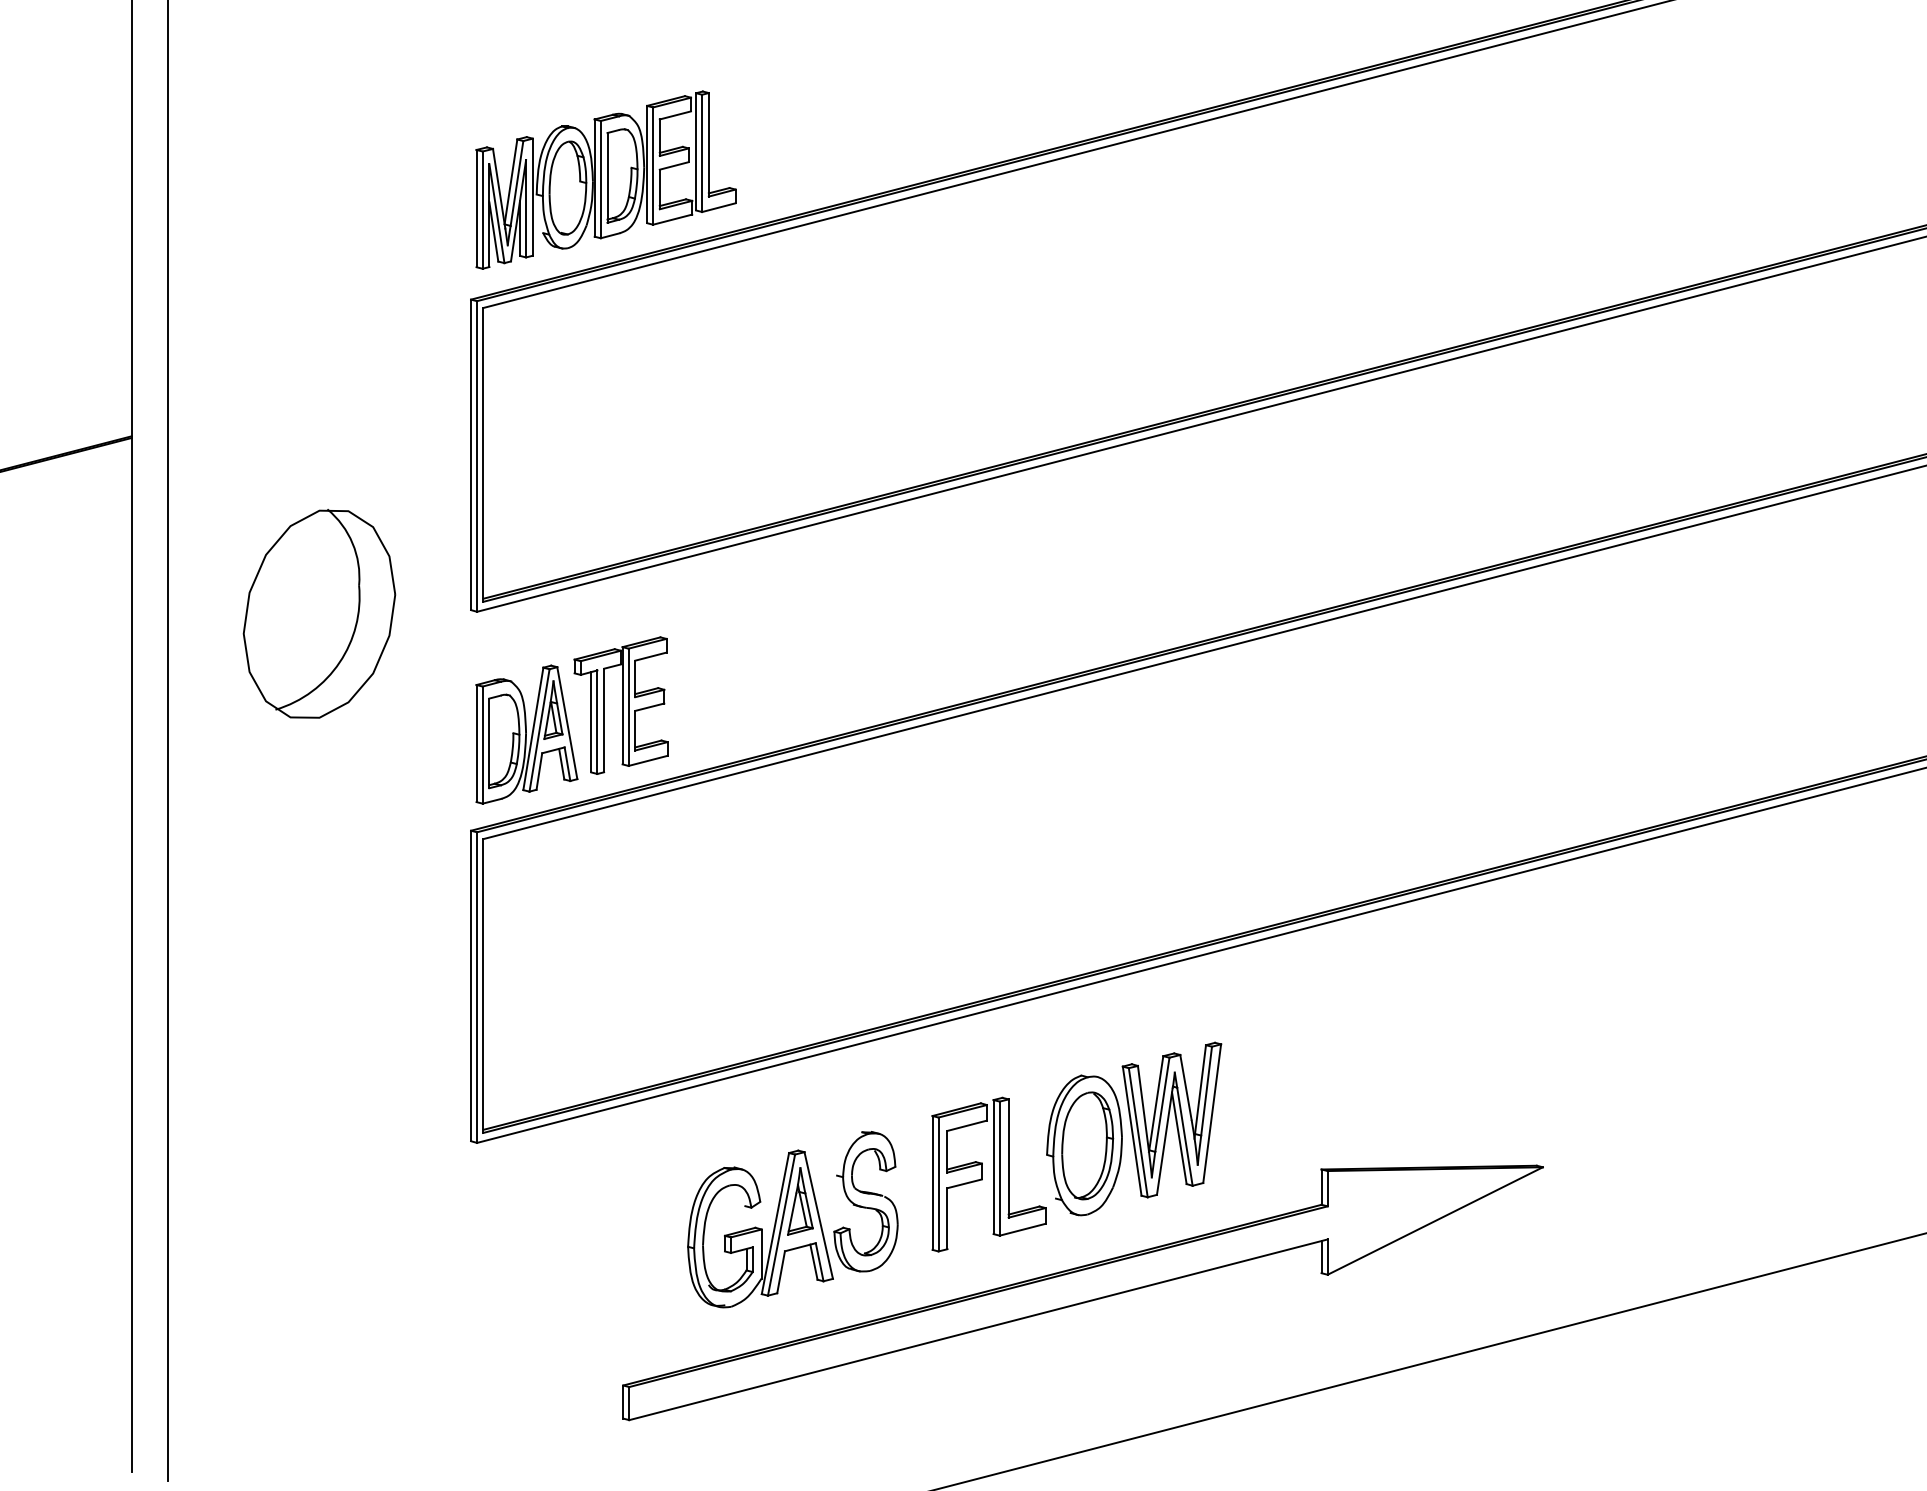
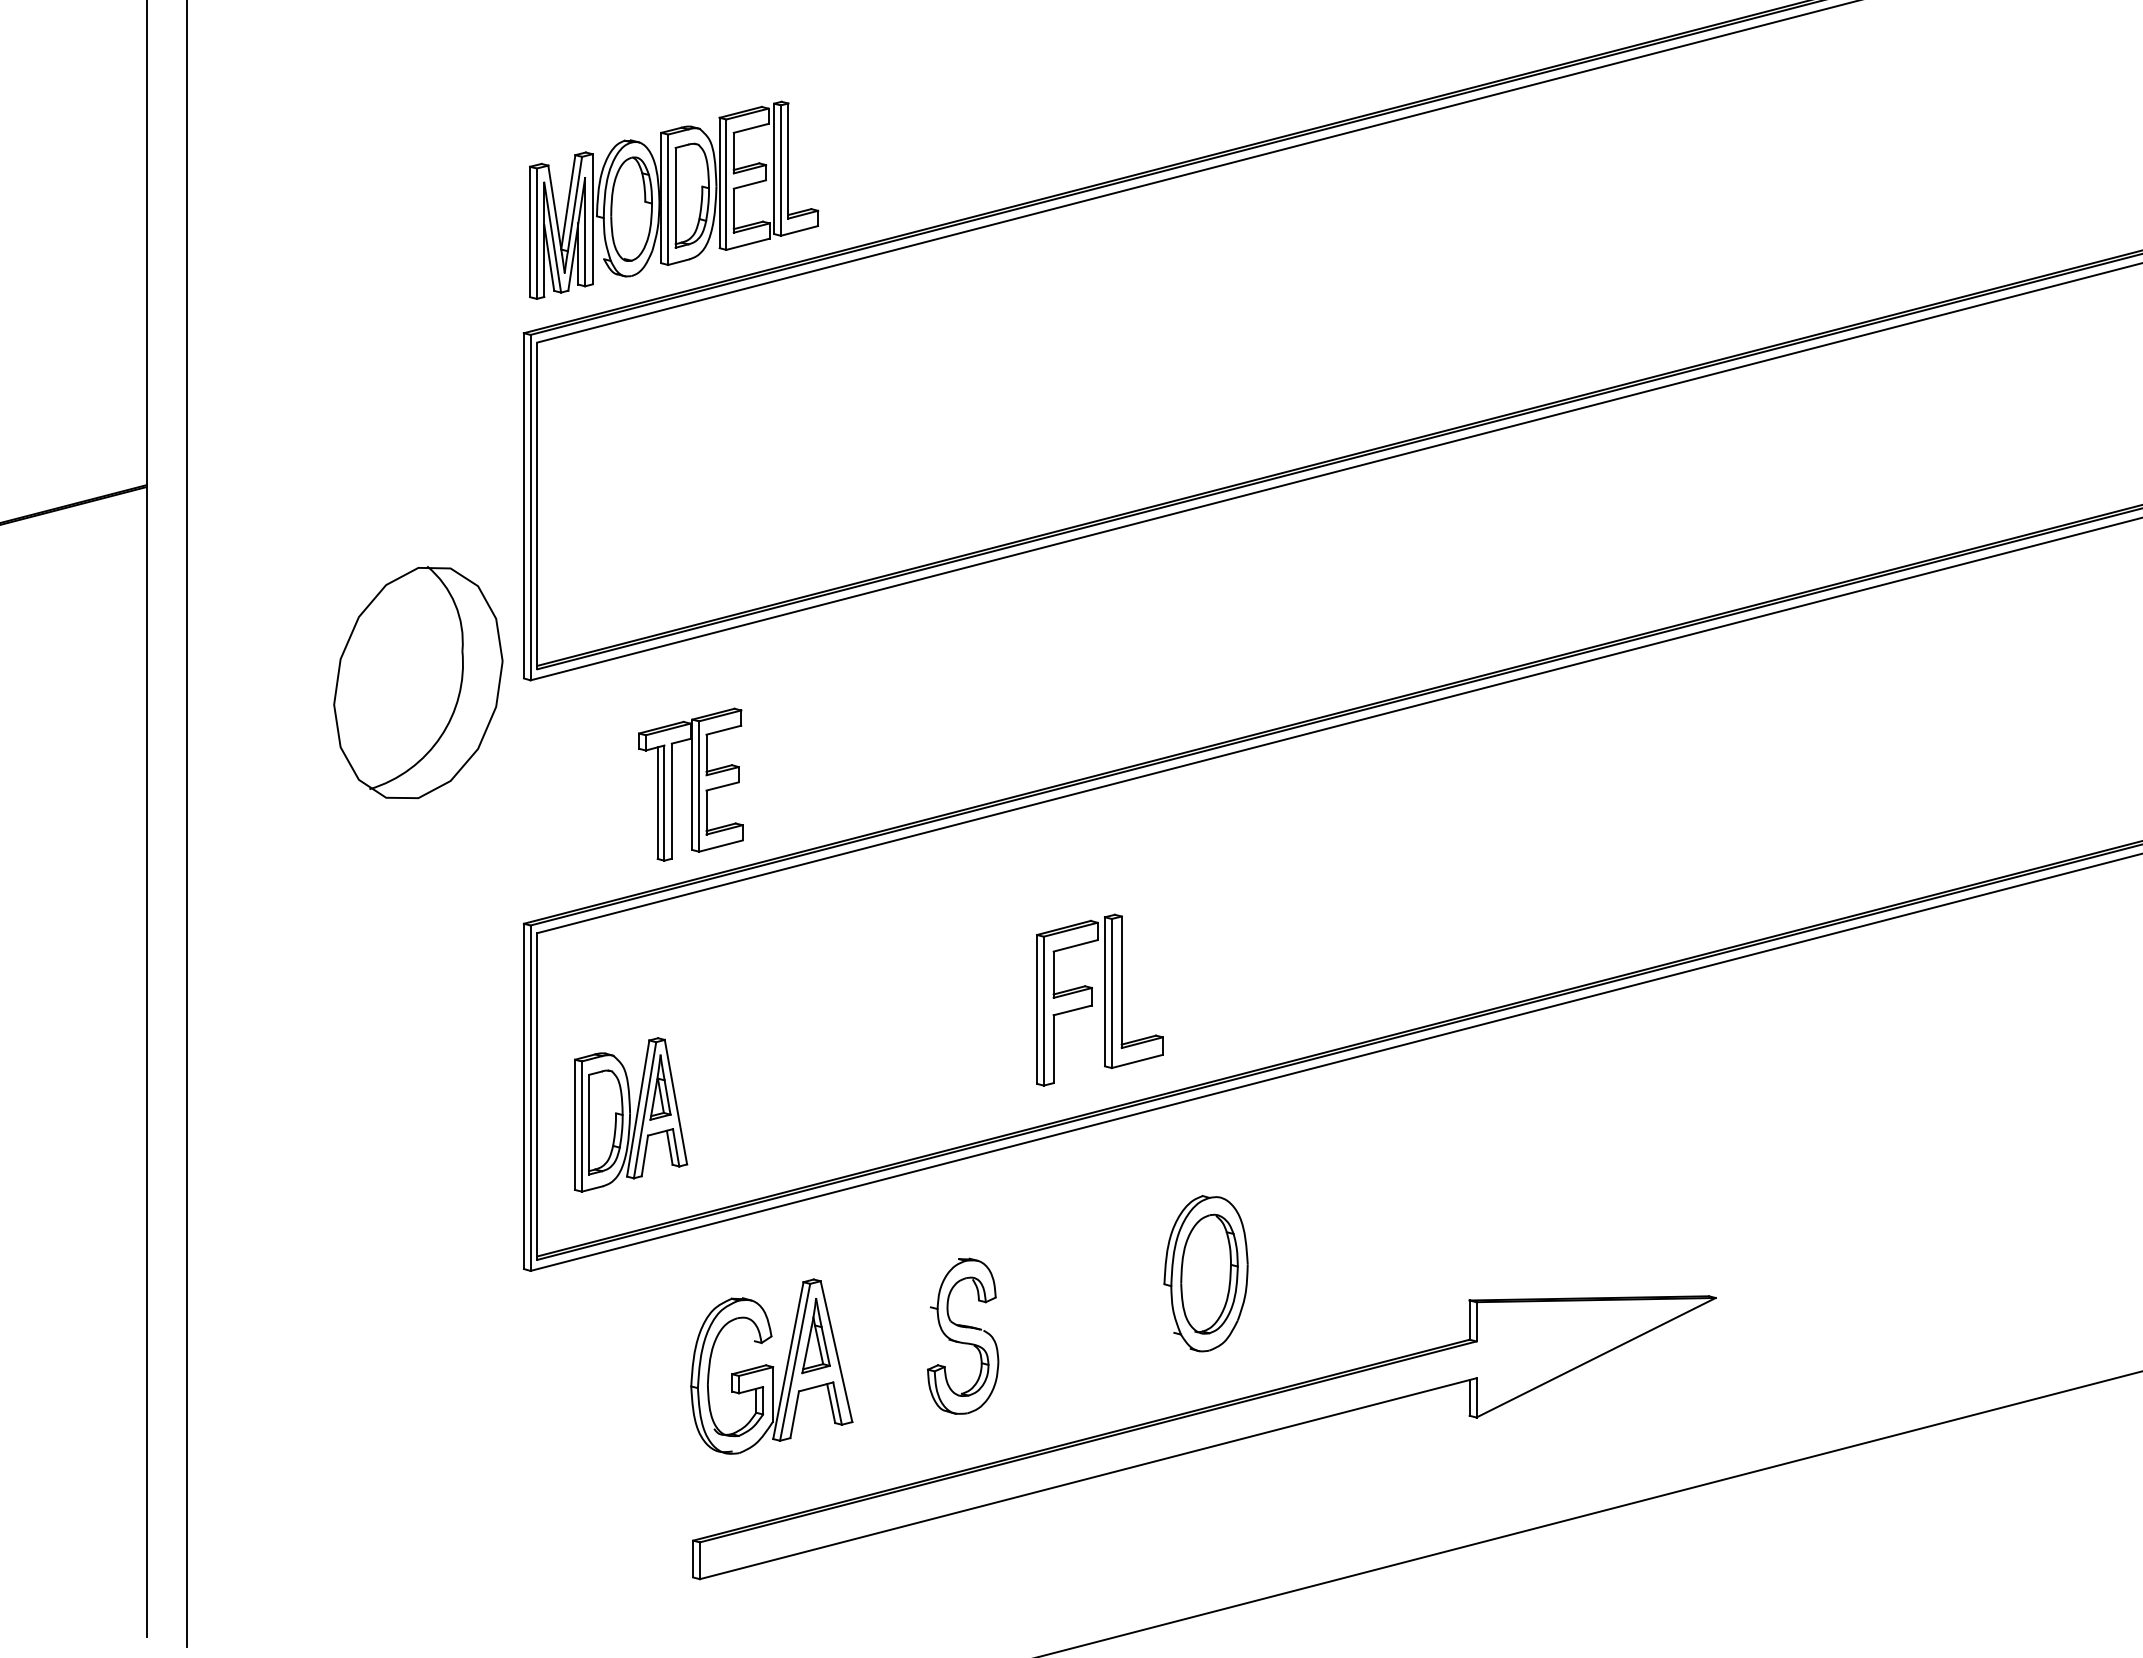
part: (319, 613) -> (418, 682), moved
part: (527, 734) -> (631, 1114), moved
part: (1171, 1120) -> (1302, 1245), removed
part: (988, 1174) -> (1099, 999), moved
part: (760, 1228) -> (771, 1366), moved

